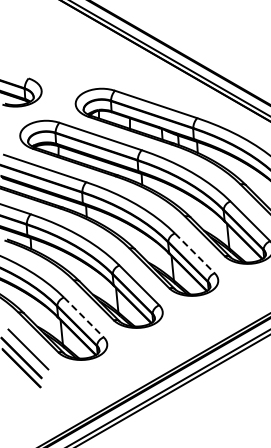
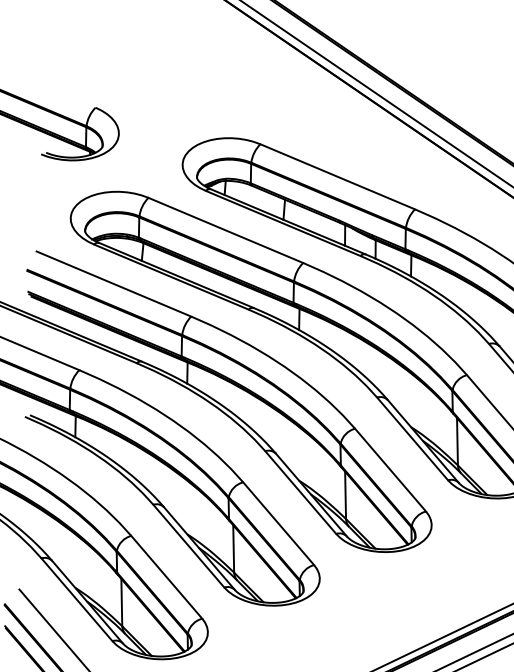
line: (195, 253) -> (391, 470), dashed -> solid
line: (84, 317) -> (167, 577), dashed -> solid

